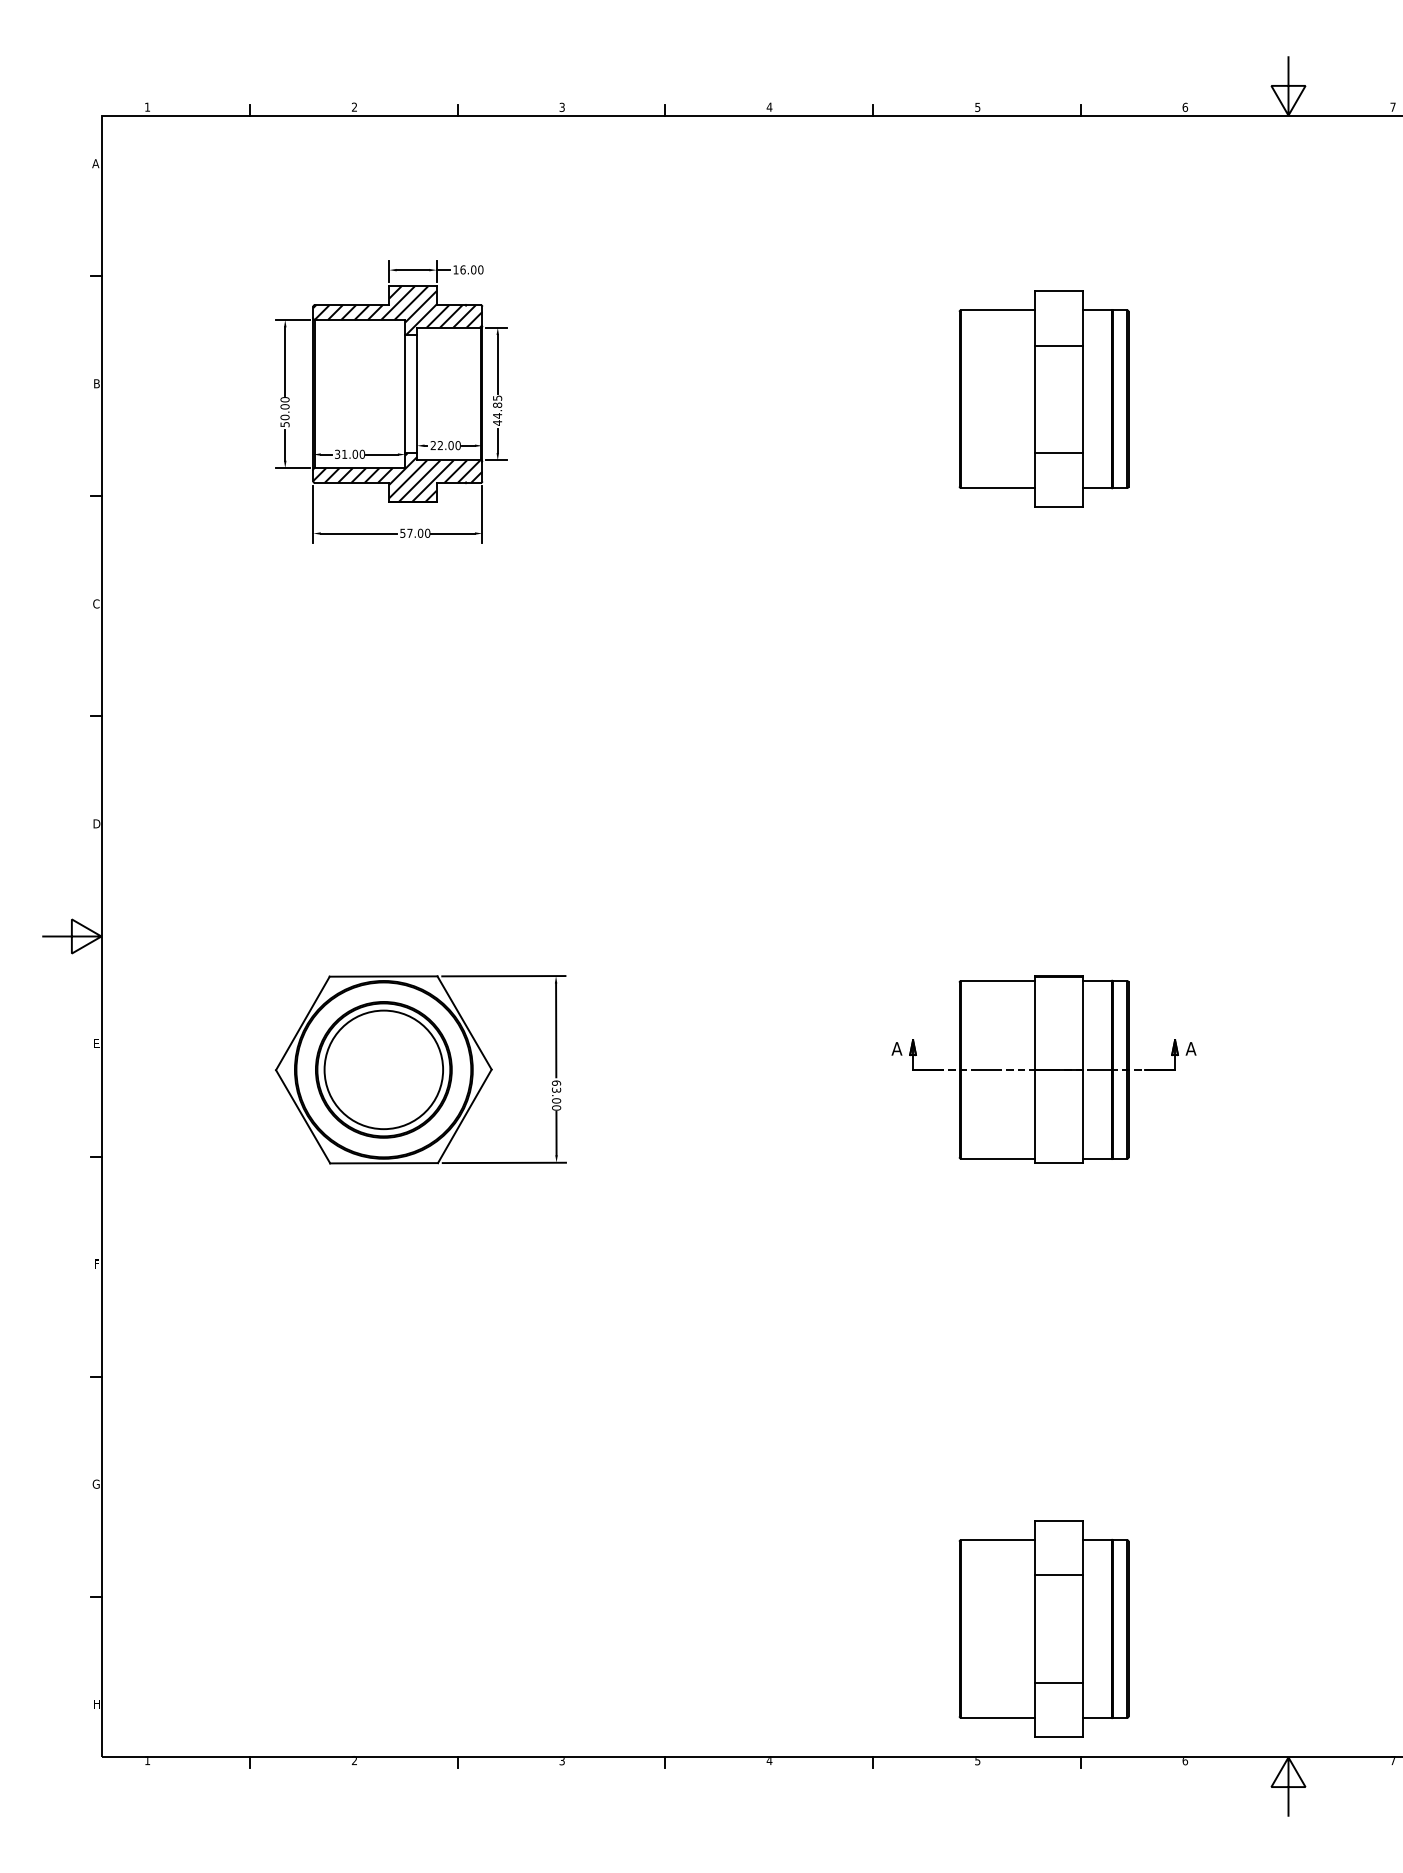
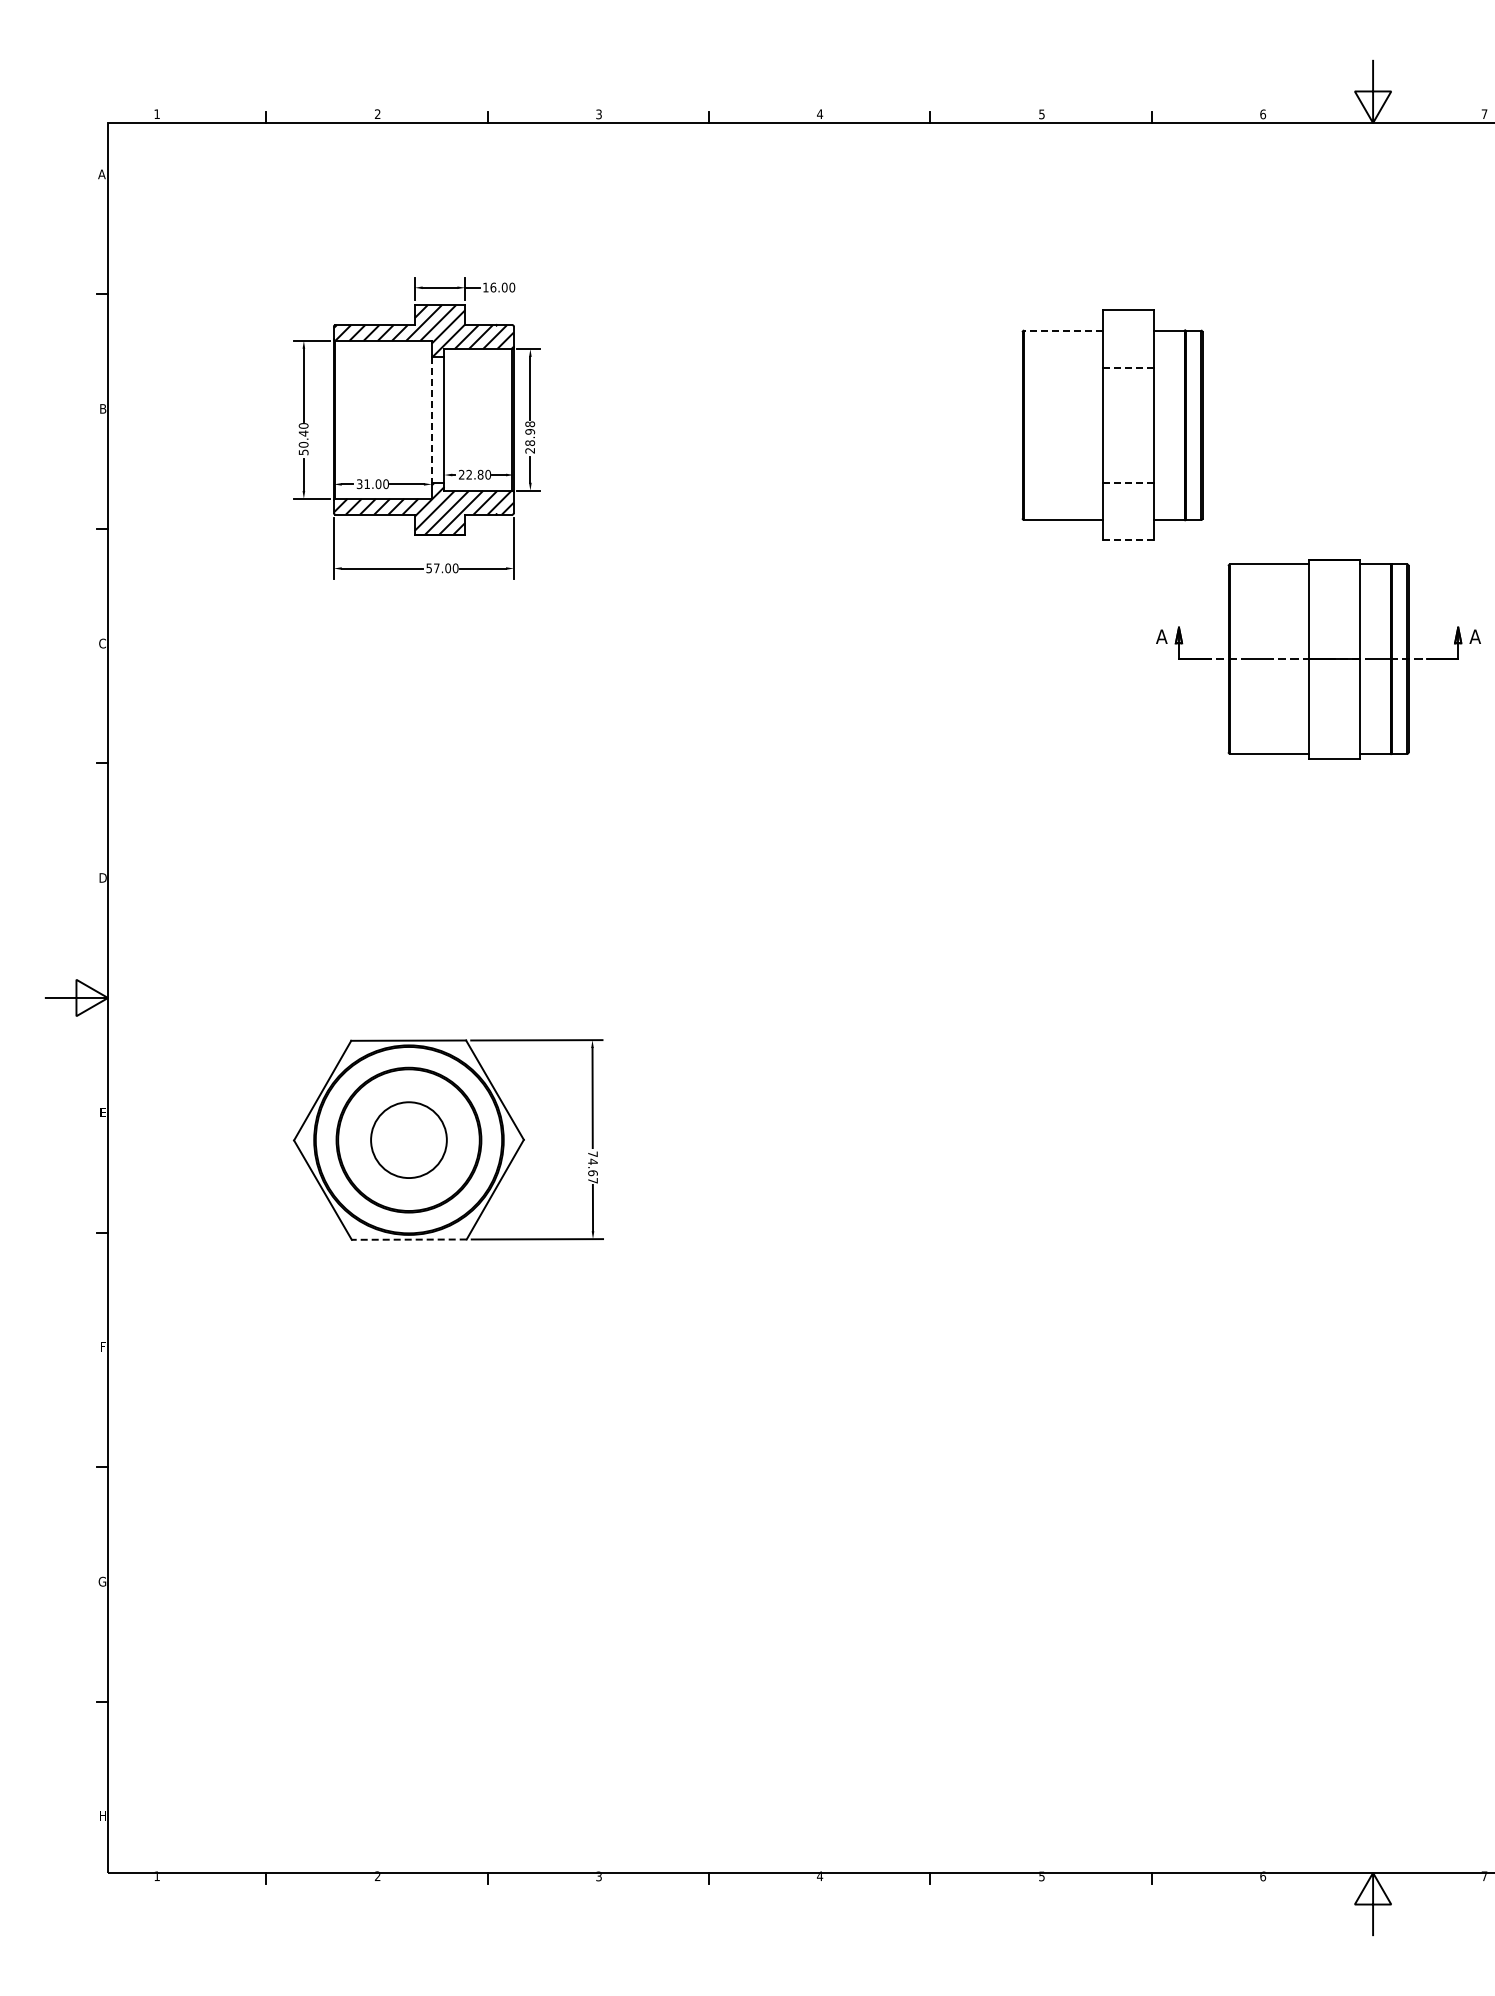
line: (998, 310) -> (1063, 330), solid -> dashed
line: (1058, 345) -> (1128, 368), solid -> dashed
line: (404, 394) -> (431, 420), solid -> dashed
text: (284, 406) -> (303, 433), 50.00 -> 50.40
text: (497, 410) -> (530, 437), 44.85 -> 28.98
text: (450, 445) -> (480, 474), 22.00 -> 22.80
line: (1058, 453) -> (1128, 483), solid -> dashed
line: (1058, 507) -> (1128, 540), solid -> dashed
circle: (383, 1069) -> (408, 1139), size x0.6
part: (1043, 1070) -> (1318, 659), moved
text: (556, 1095) -> (592, 1167), 63.00 -> 74.67
line: (383, 1163) -> (408, 1239), solid -> dashed
part: (1043, 1628) -> (1112, 1735), removed

